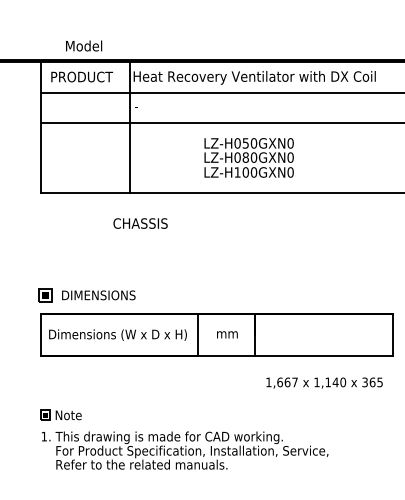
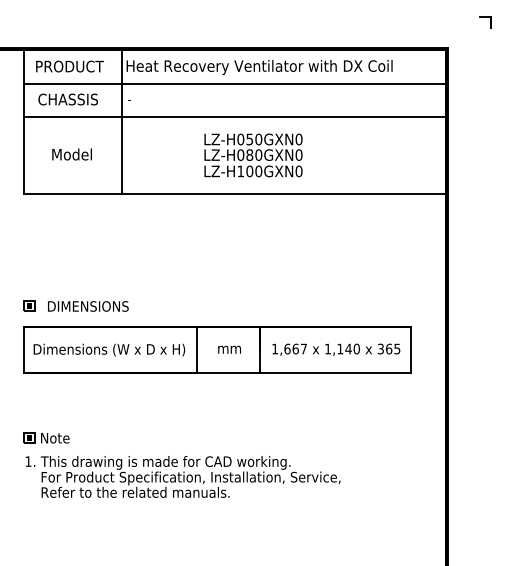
text: (83, 46) -> (71, 154), moved
text: (139, 223) -> (67, 99), moved
part: (45, 294) -> (29, 305), size x0.71
text: (324, 382) -> (336, 349), moved

